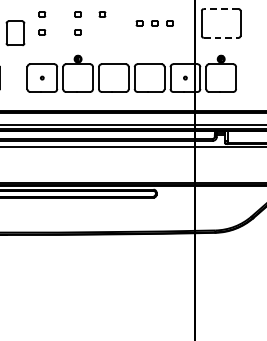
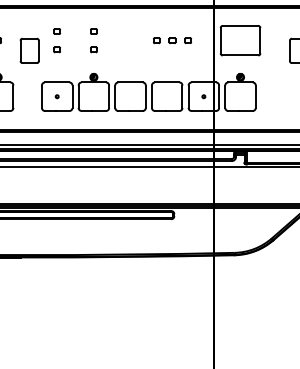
line: (221, 8) -> (240, 25), dashed -> solid
part: (102, 14) -> (118, 31), removed
line: (221, 37) -> (240, 55), dashed -> solid

